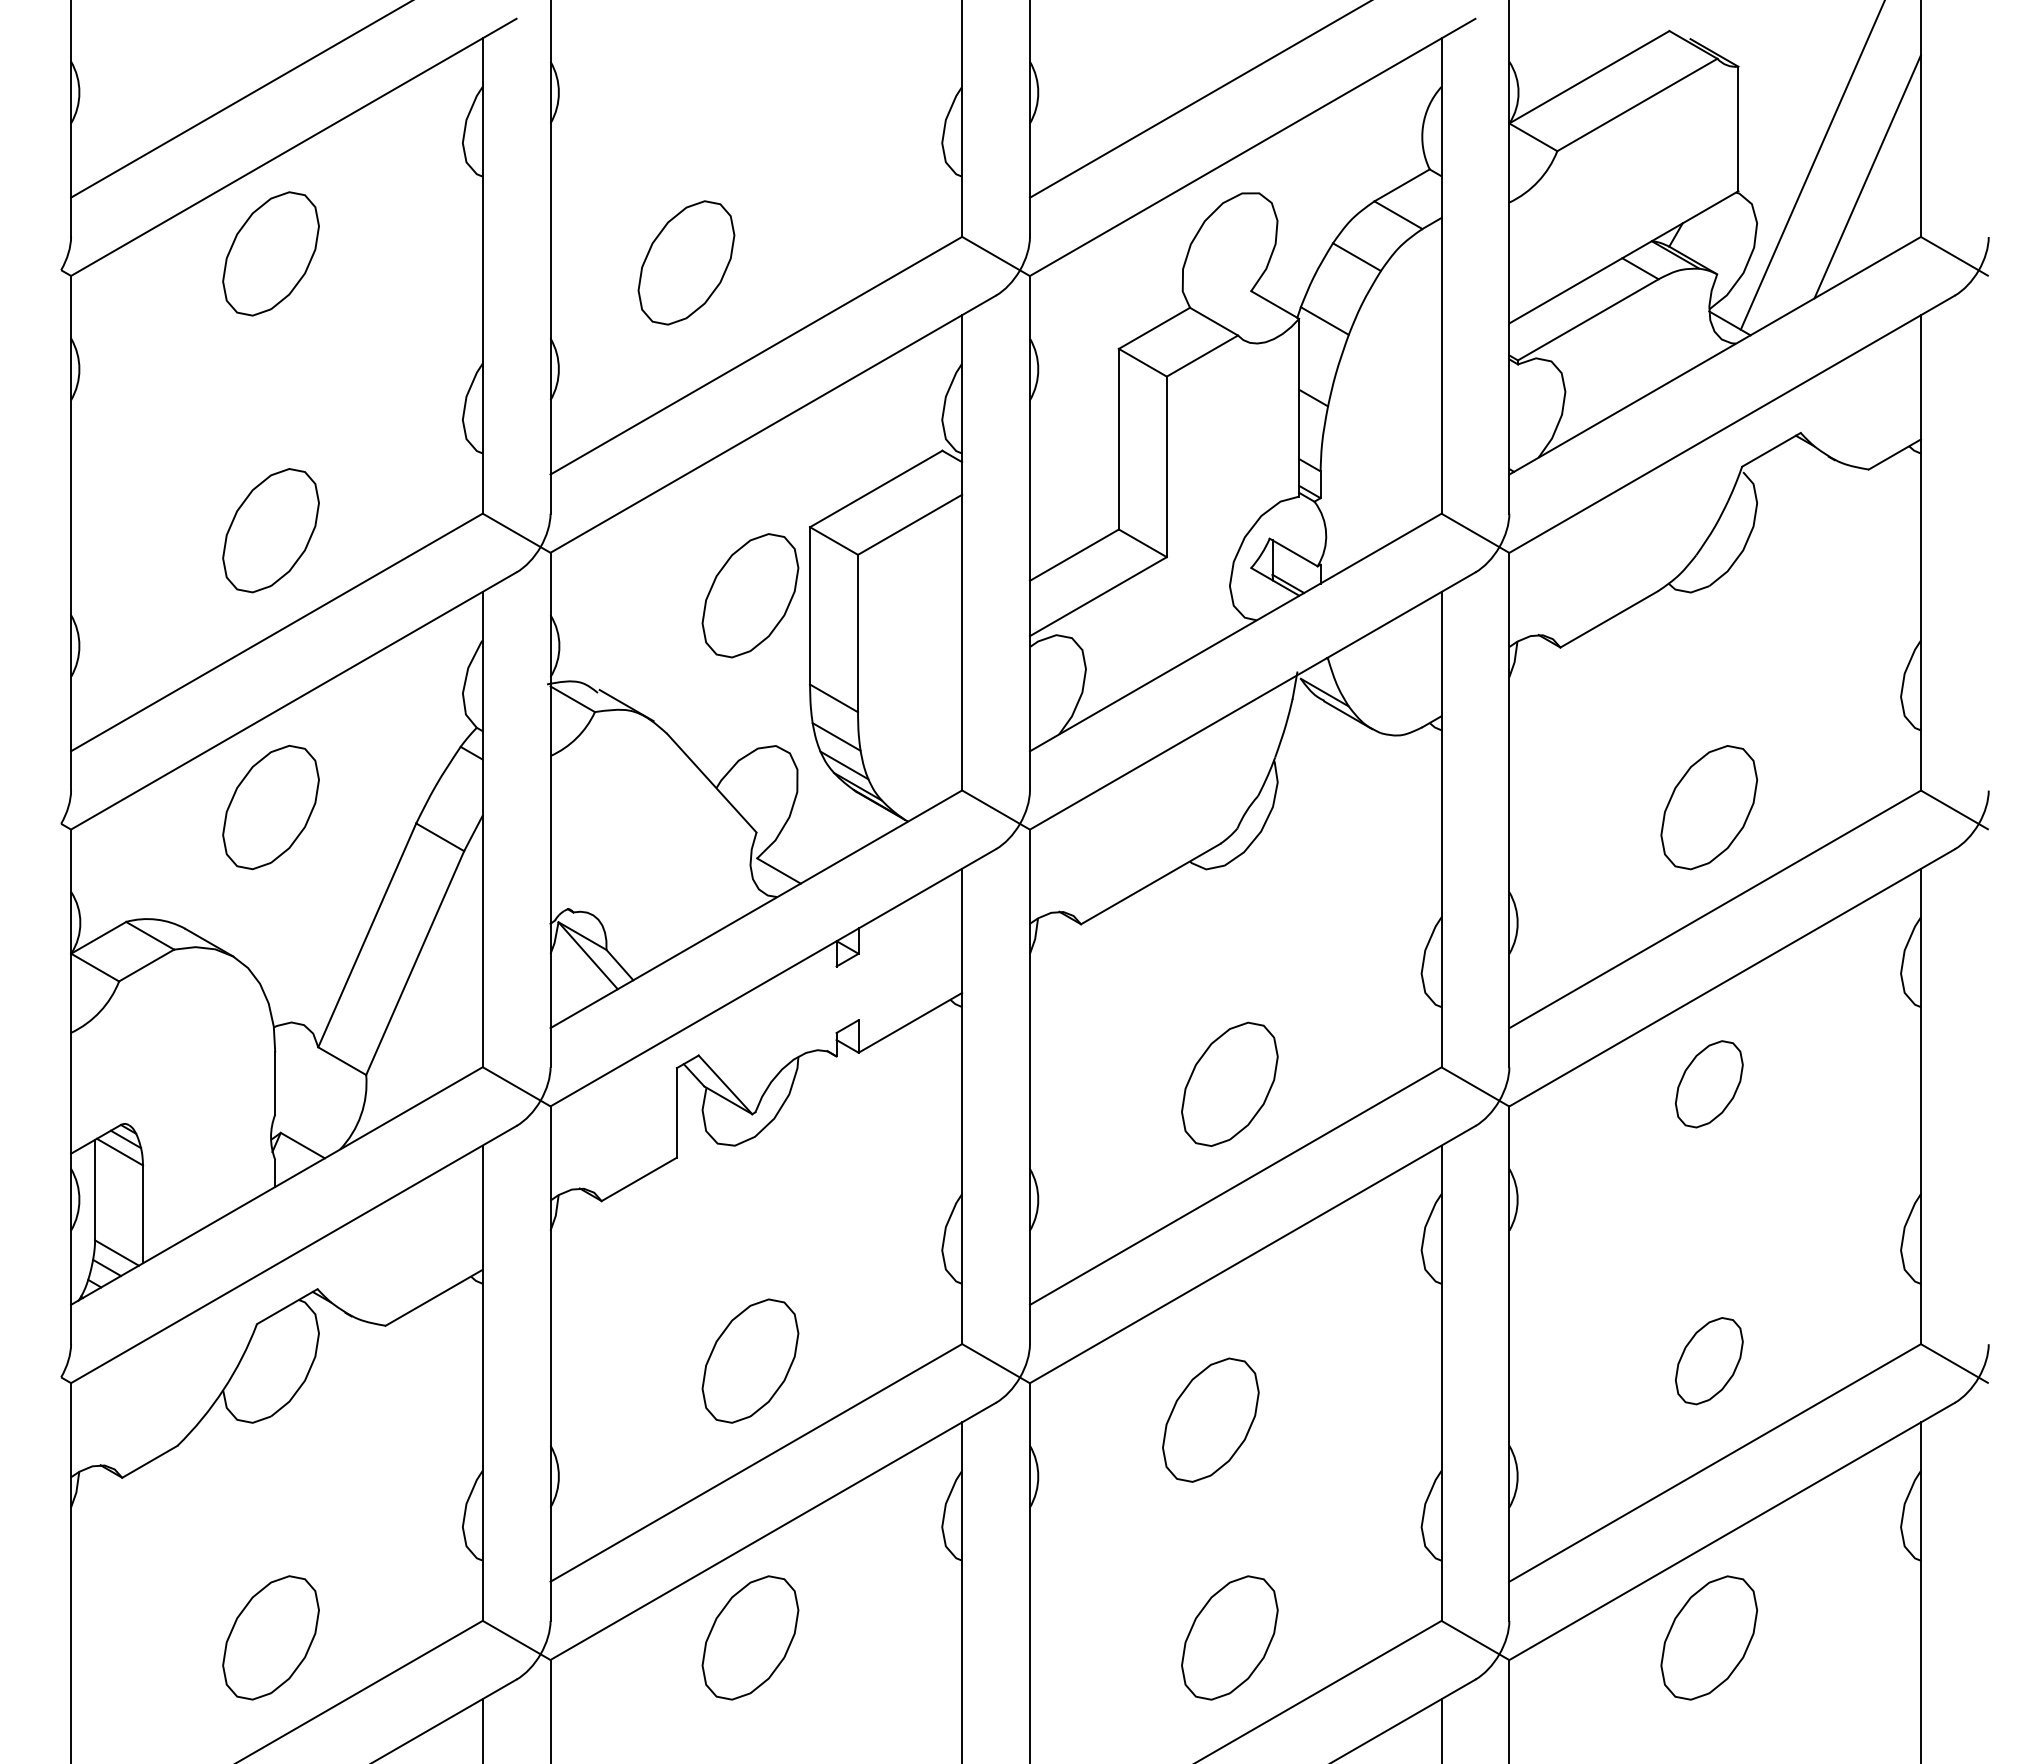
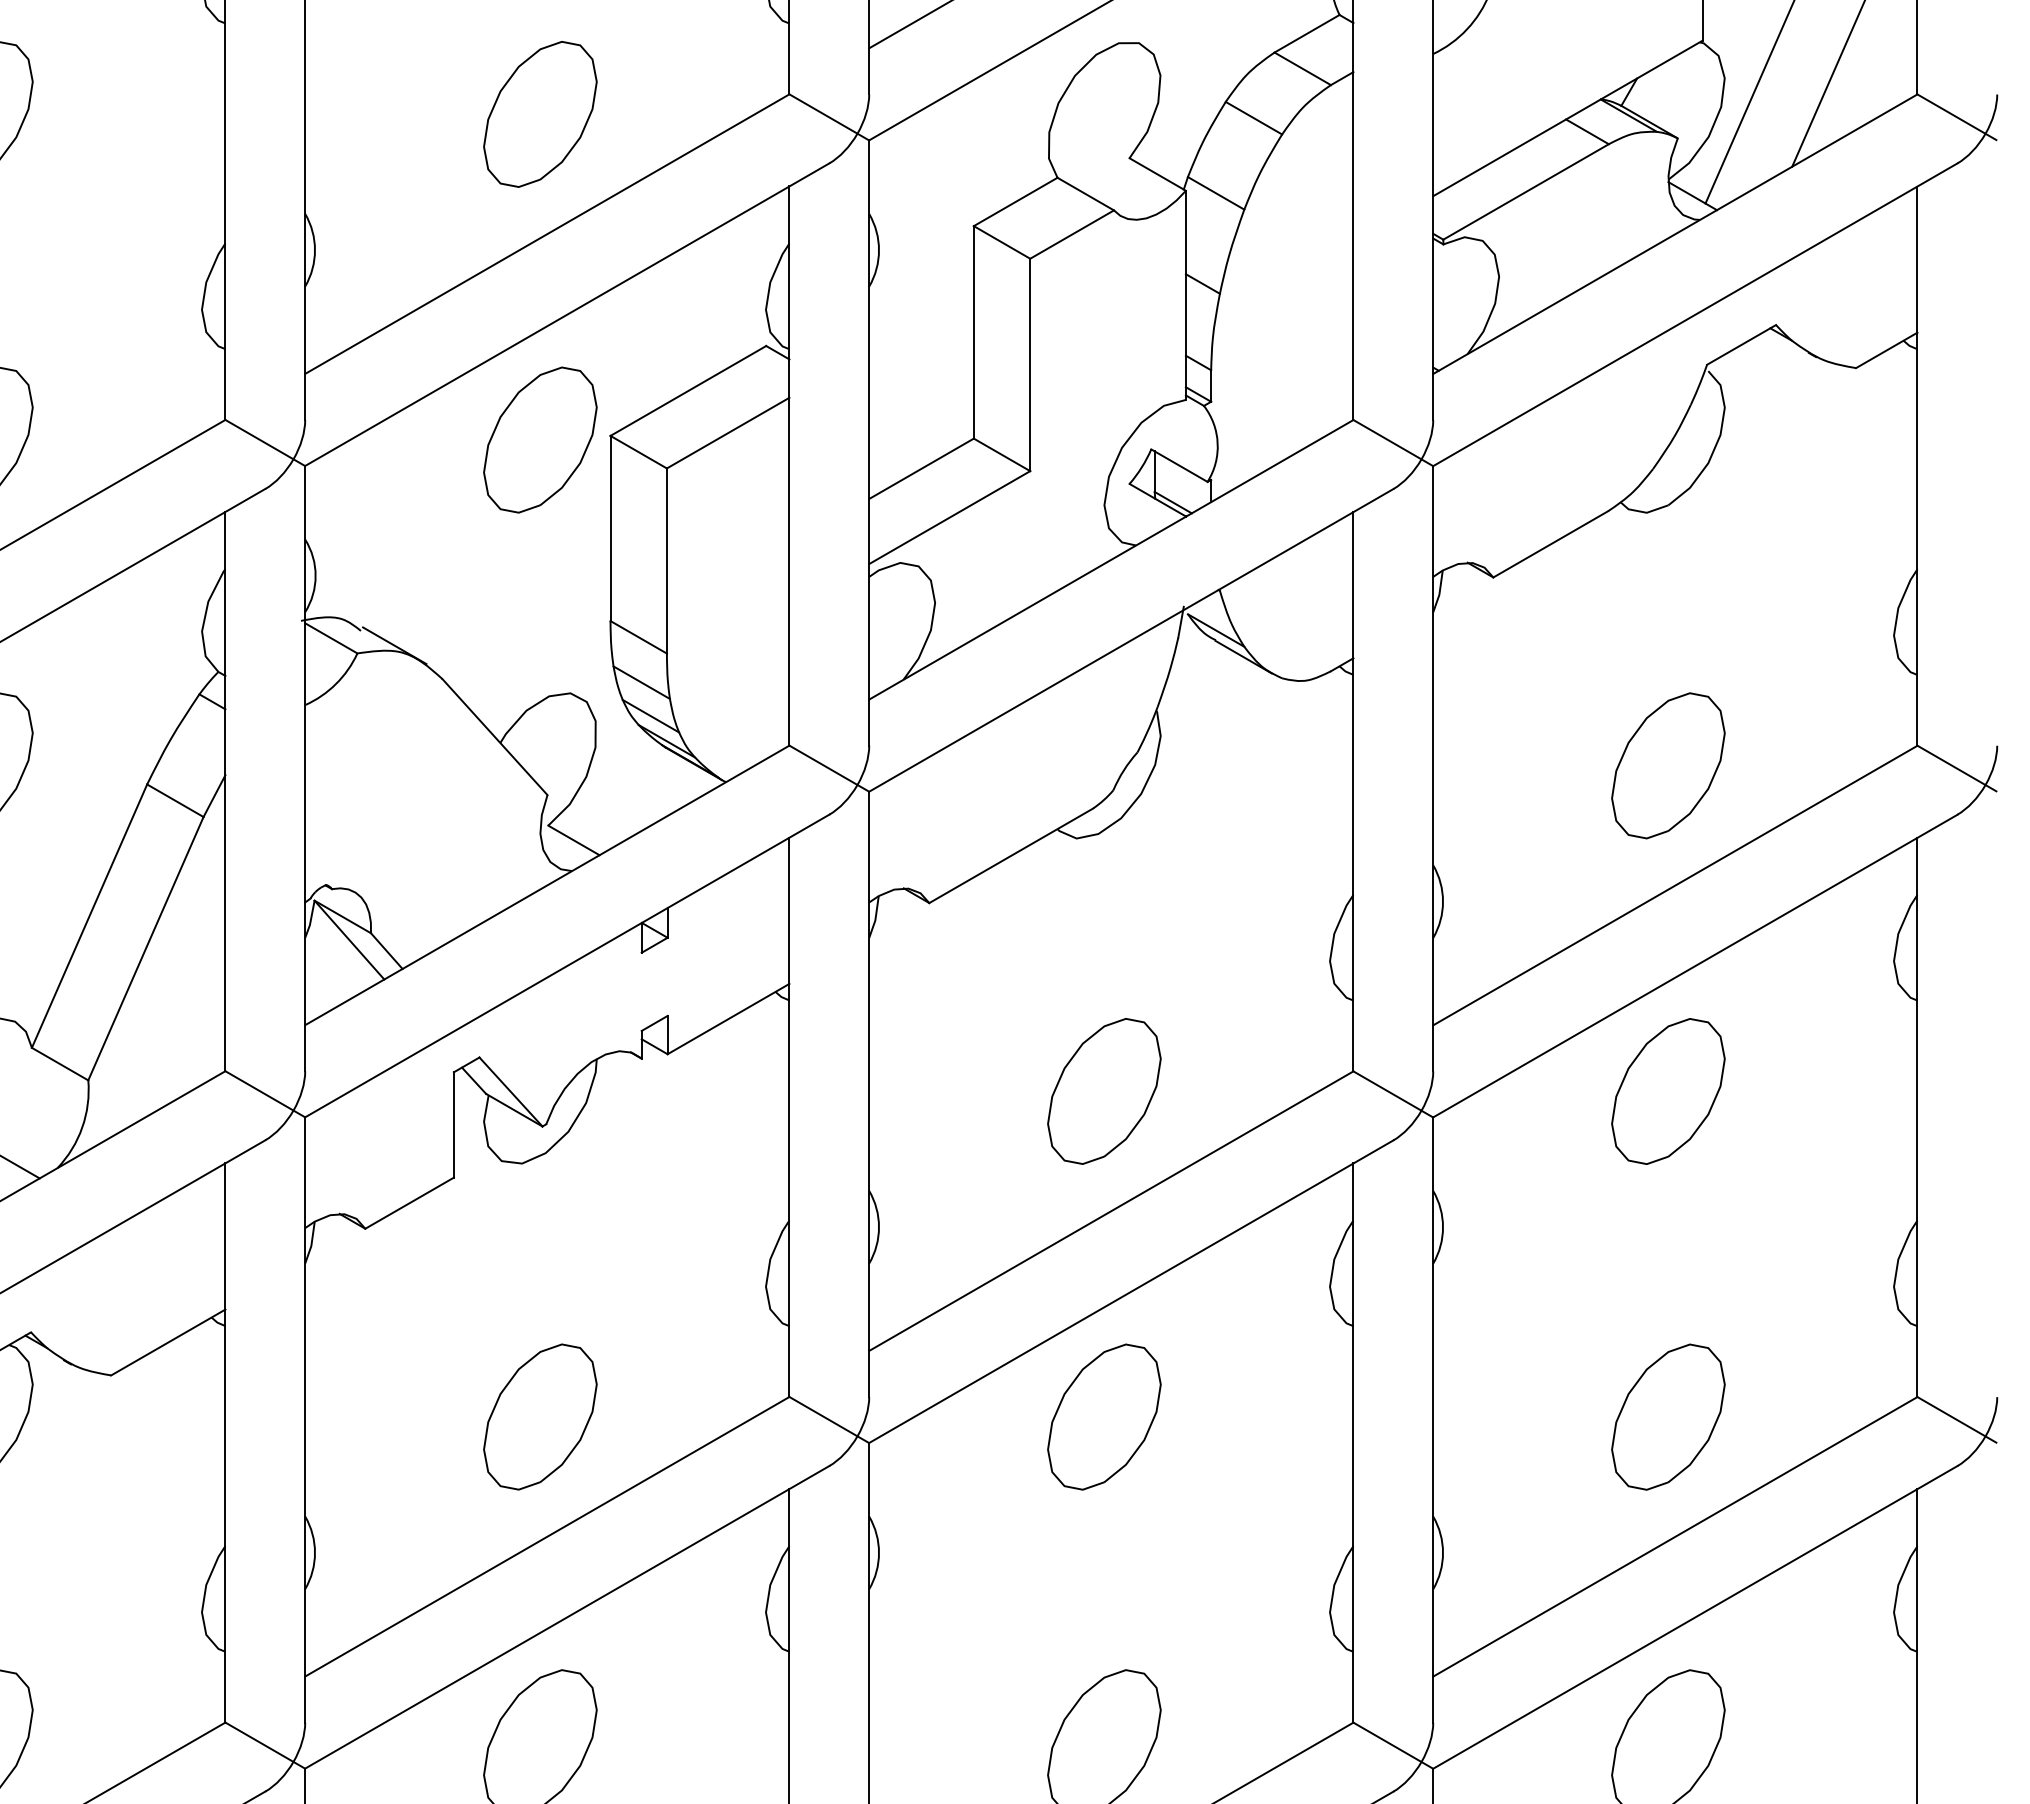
part: (686, 262) -> (540, 113), moved
part: (750, 595) -> (540, 439), moved
part: (1709, 1083) -> (1668, 1090), size x1.43
part: (1709, 1360) -> (1668, 1416), size x1.43
part: (1210, 1419) -> (1103, 1416), moved

